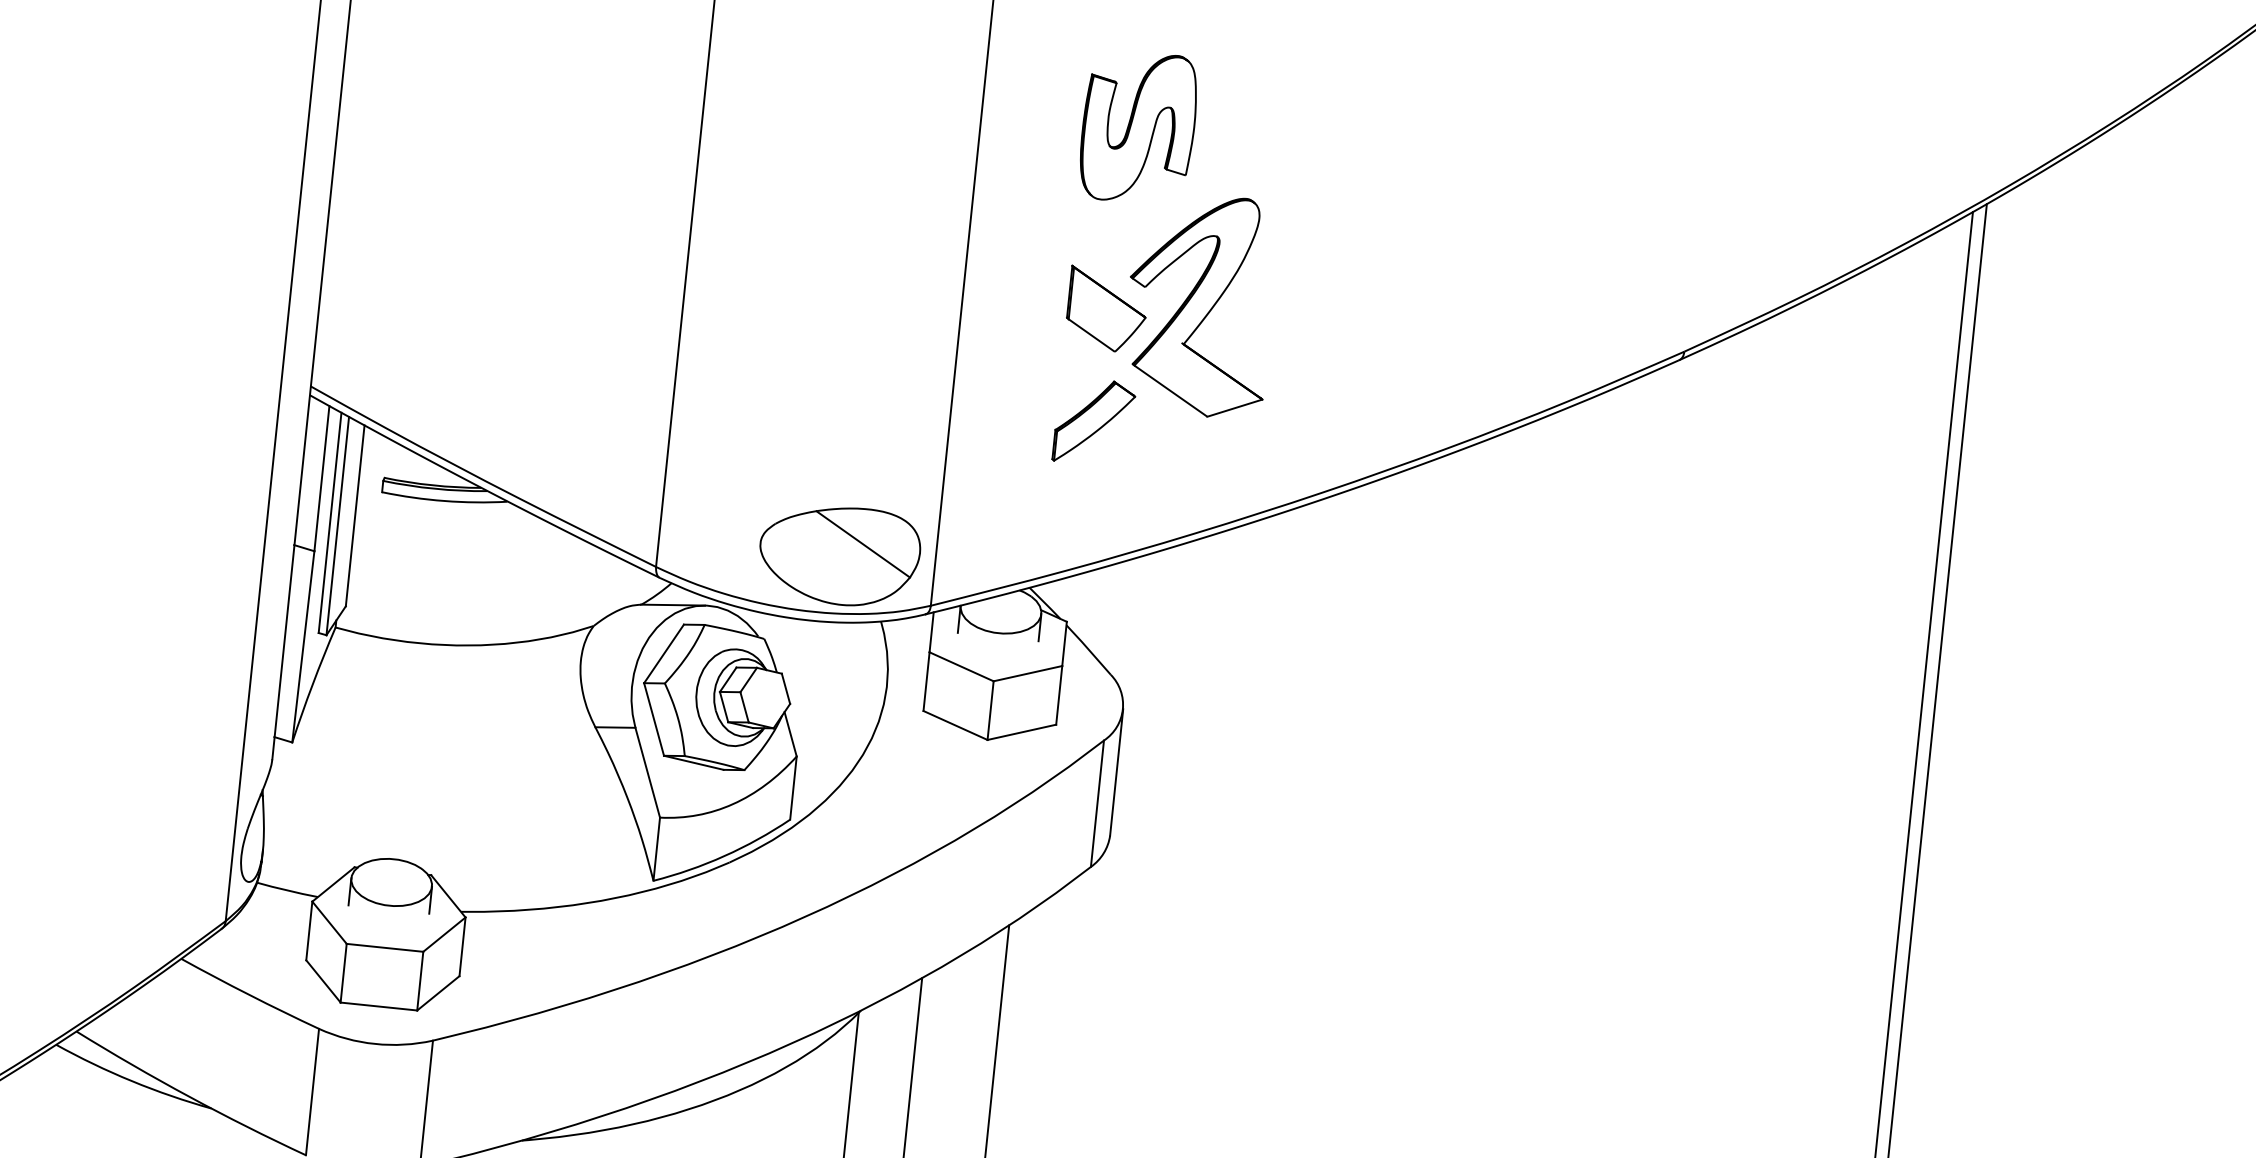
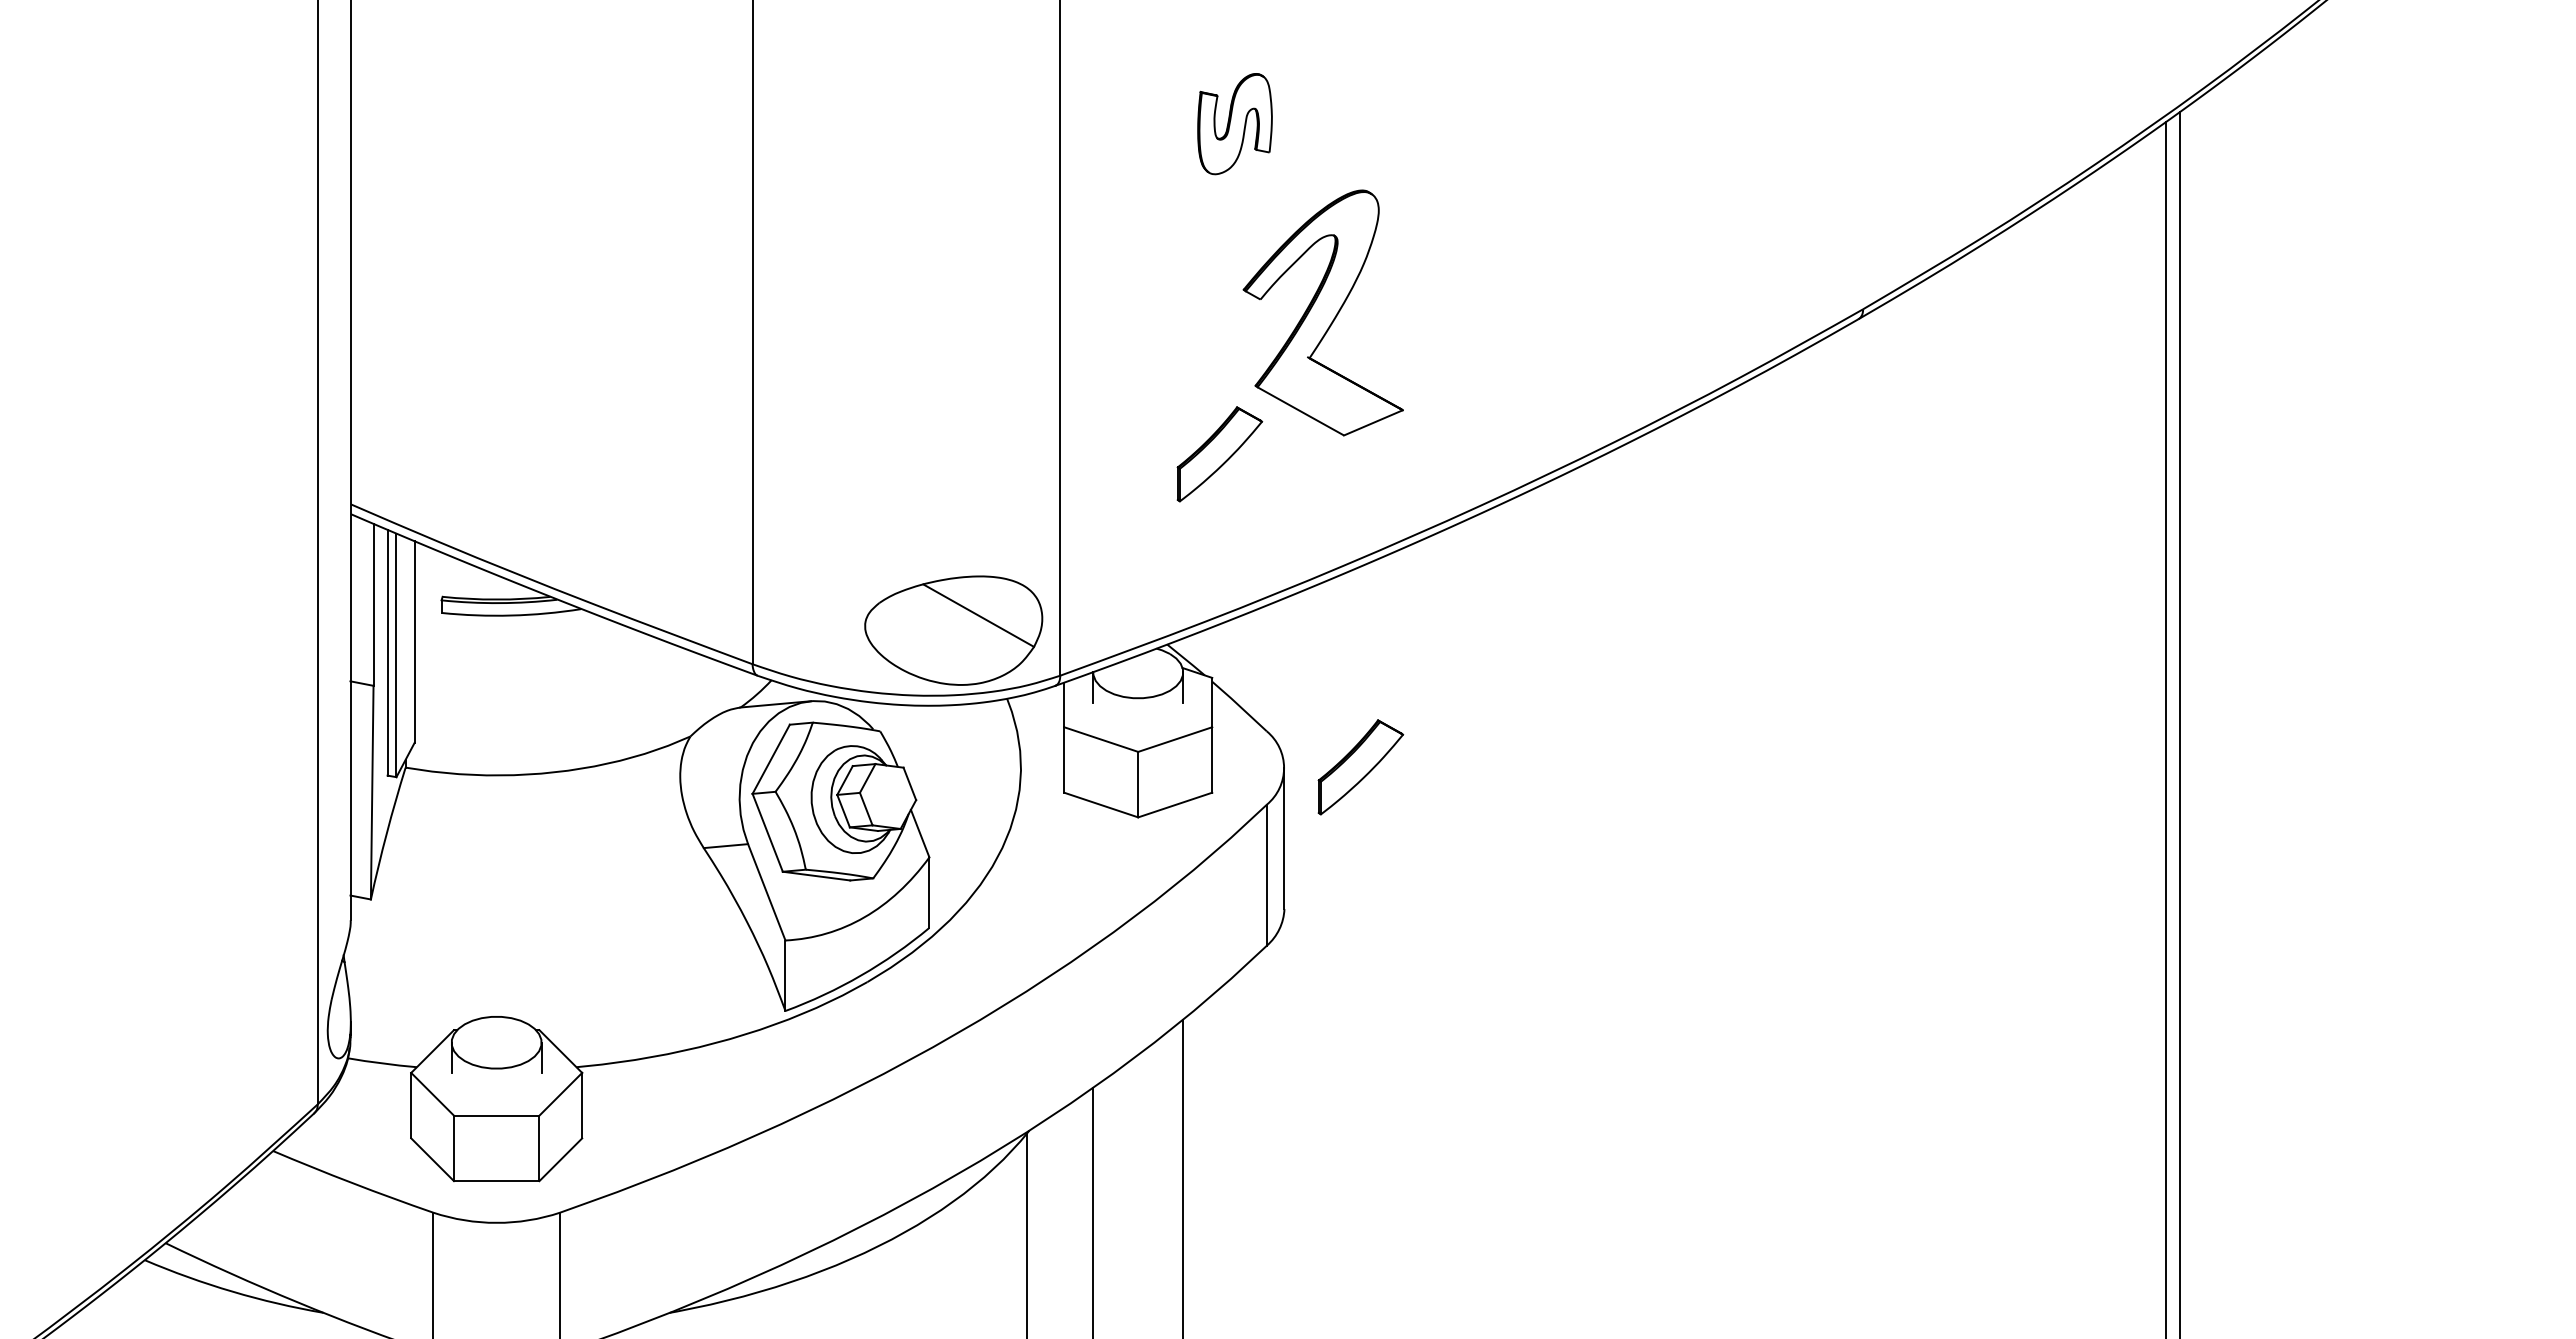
part: (1138, 127) -> (1234, 123), size x0.6
part: (1106, 309) -> (1220, 328), removed
part: (1191, 715) -> (1360, 767), added

